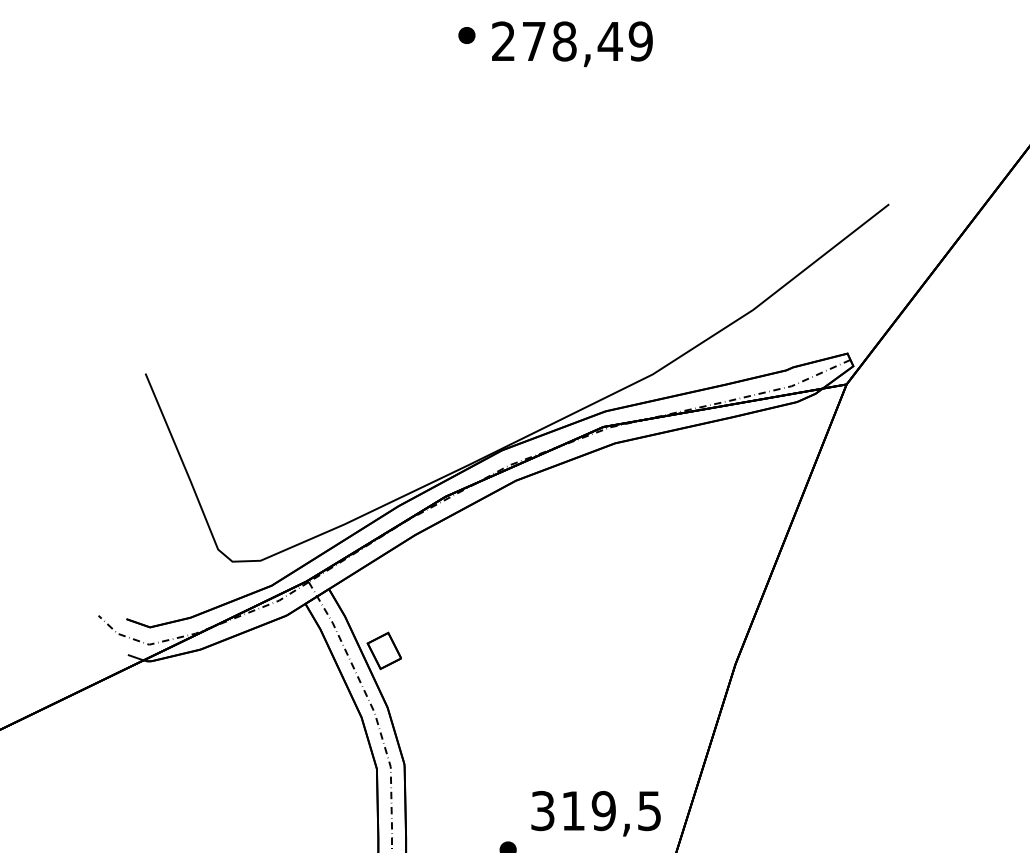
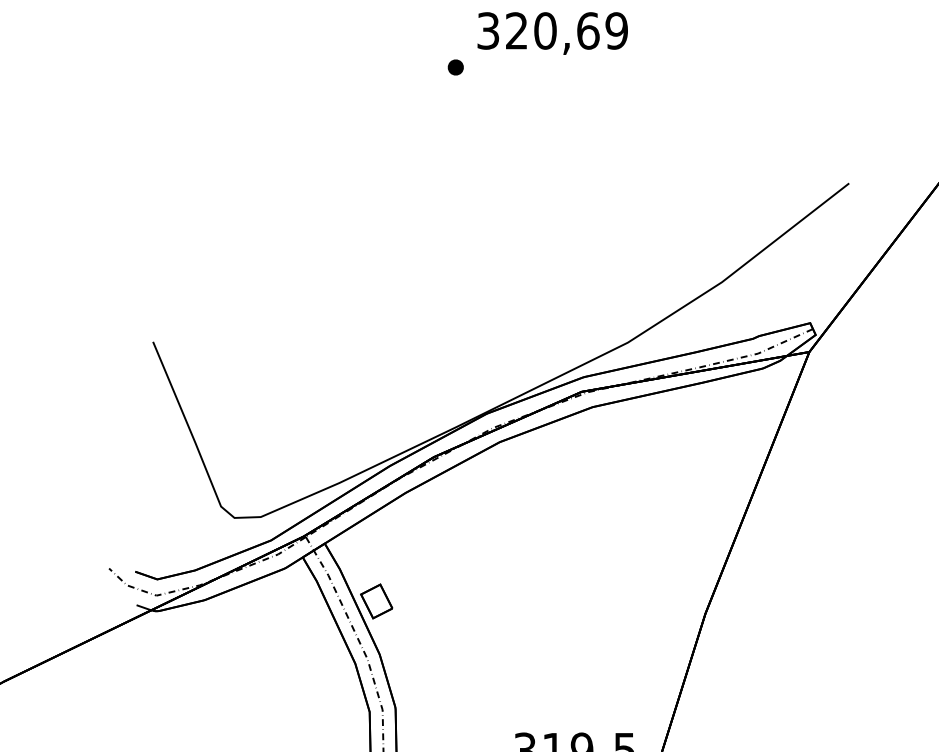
part: (466, 35) -> (455, 67), moved
text: (557, 41) -> (538, 30), 278,49 -> 320,69

